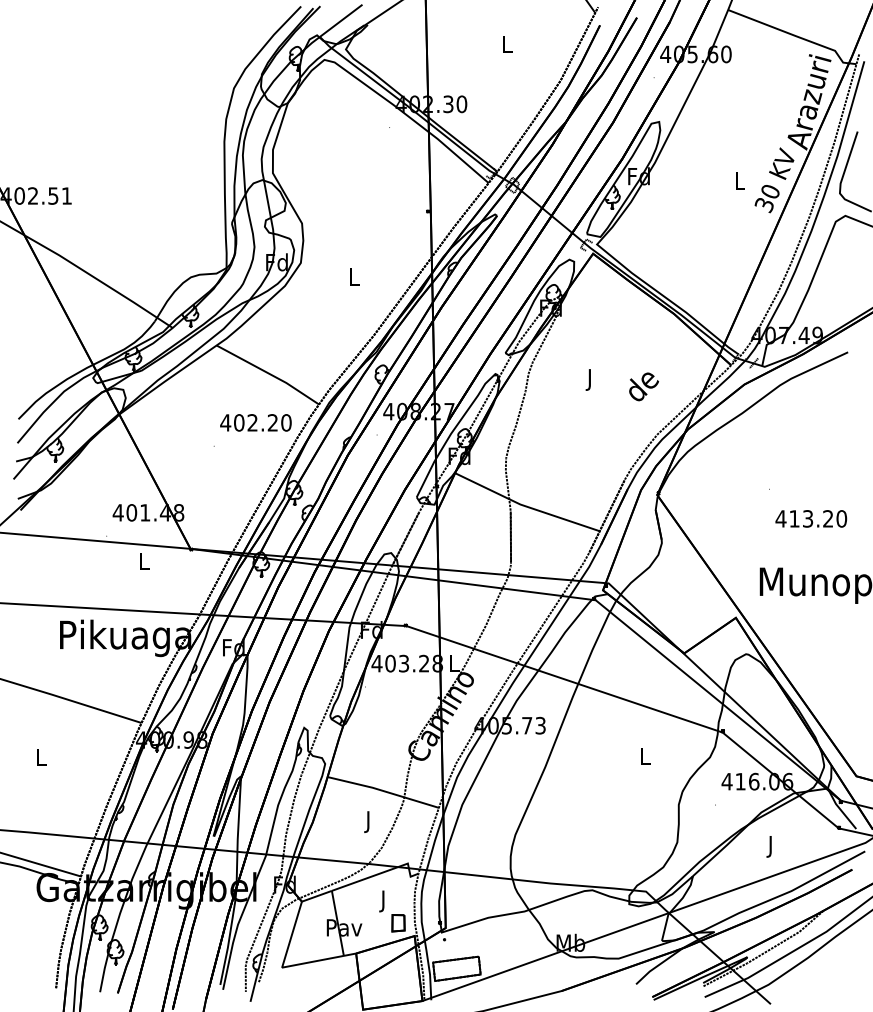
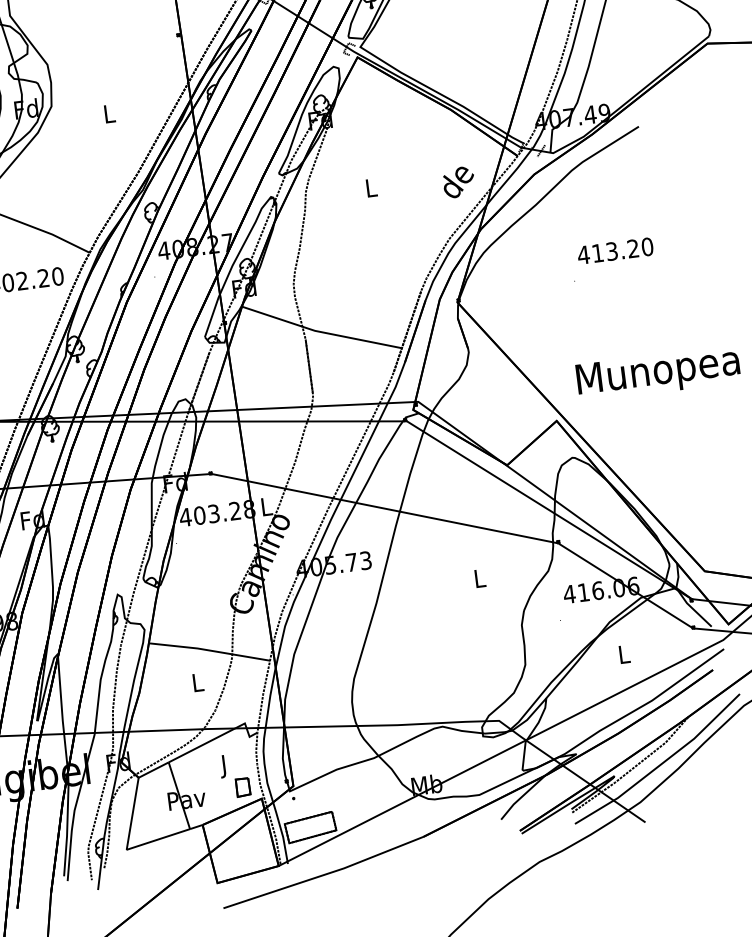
text: (590, 379) -> (371, 189), J -> L
text: (643, 386) -> (458, 182), moved
text: (811, 518) -> (615, 250), moved
text: (368, 822) -> (197, 685), J -> L
text: (771, 846) -> (624, 656), J -> L

